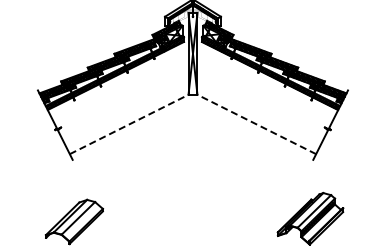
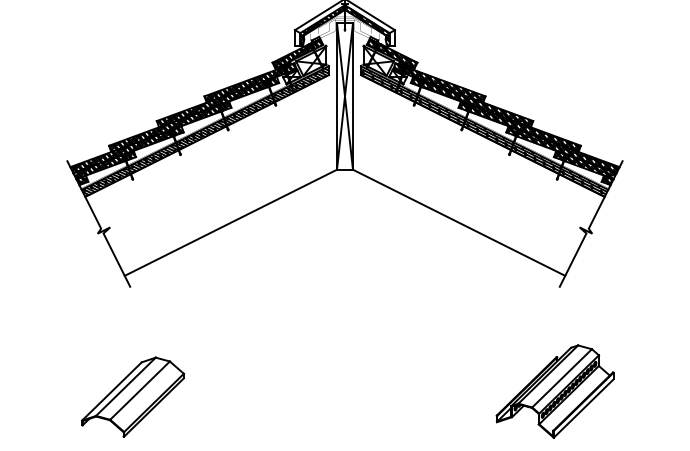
line: (129, 124) -> (231, 222), dashed -> solid
line: (256, 124) -> (458, 222), dashed -> solid

